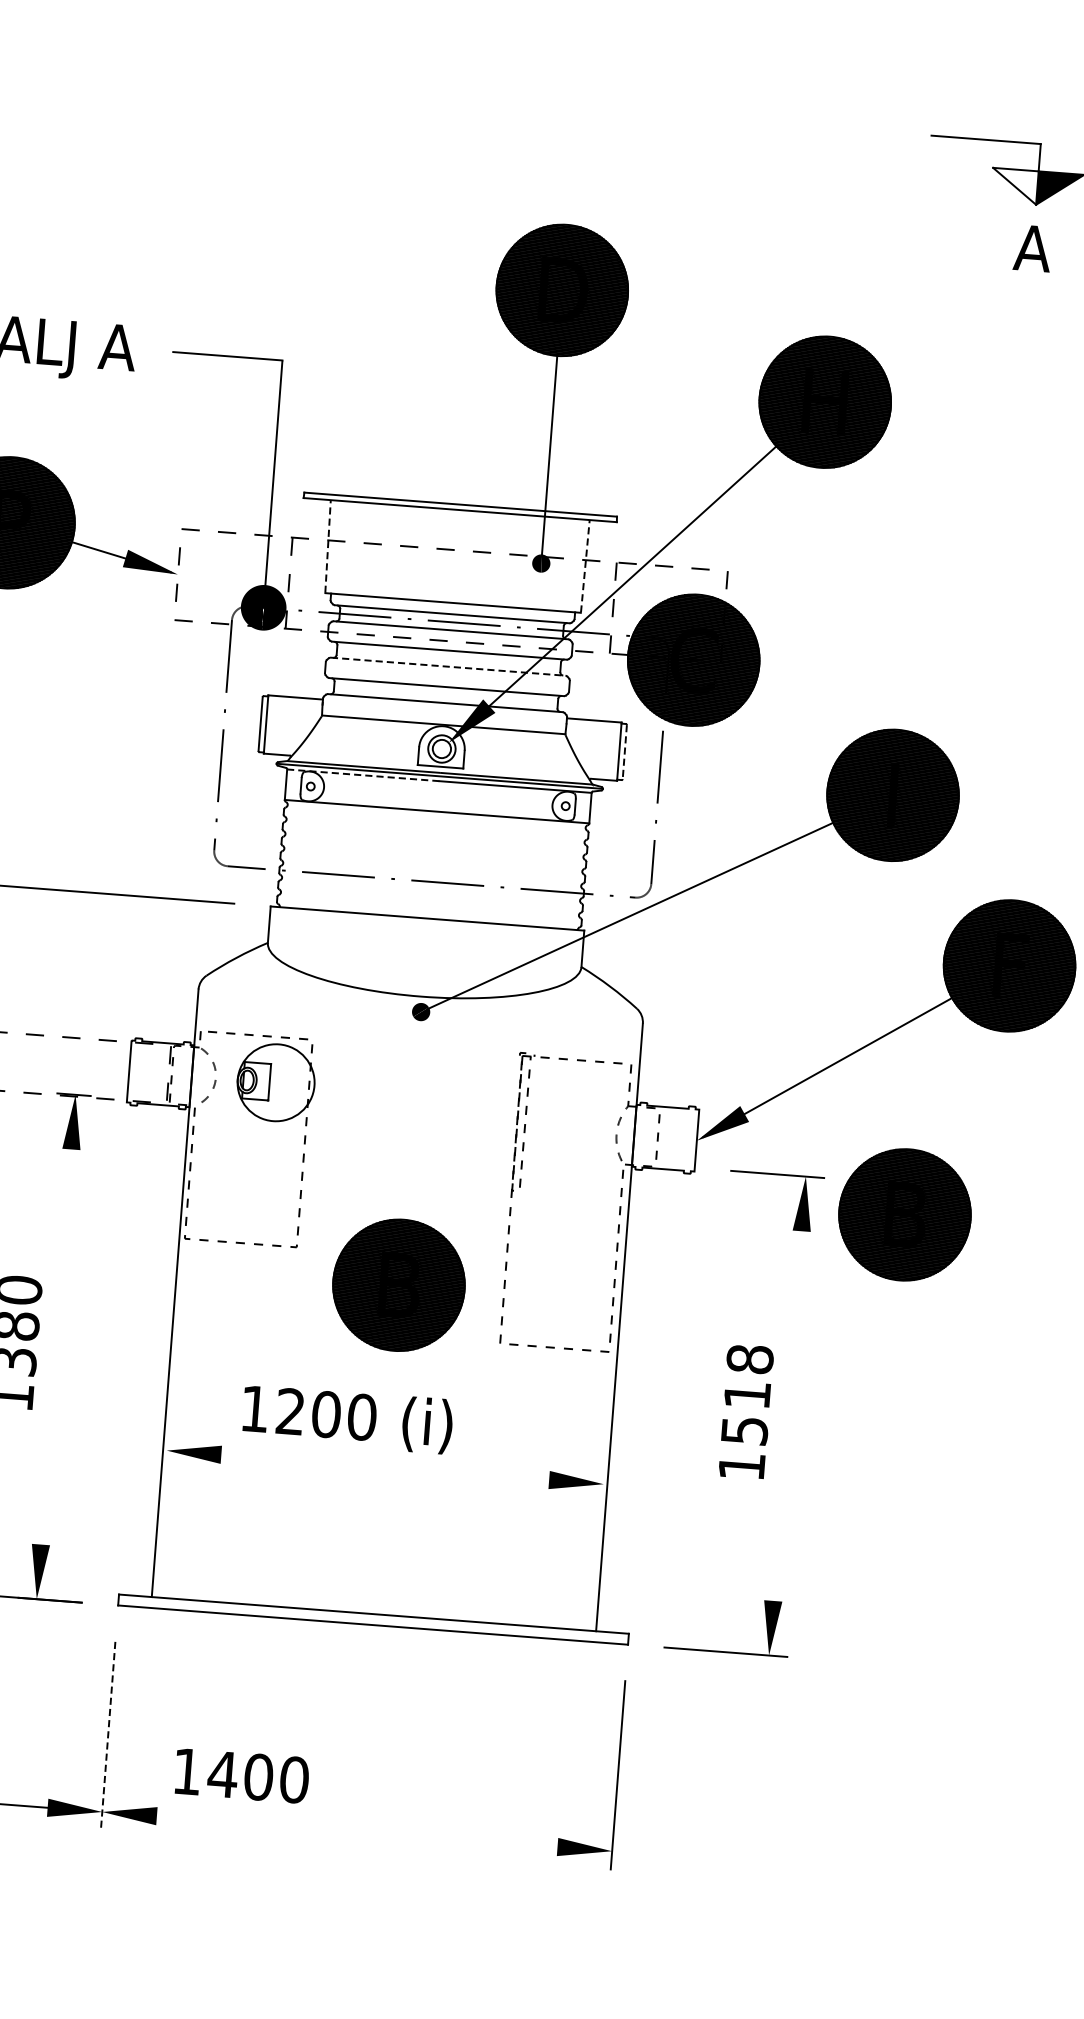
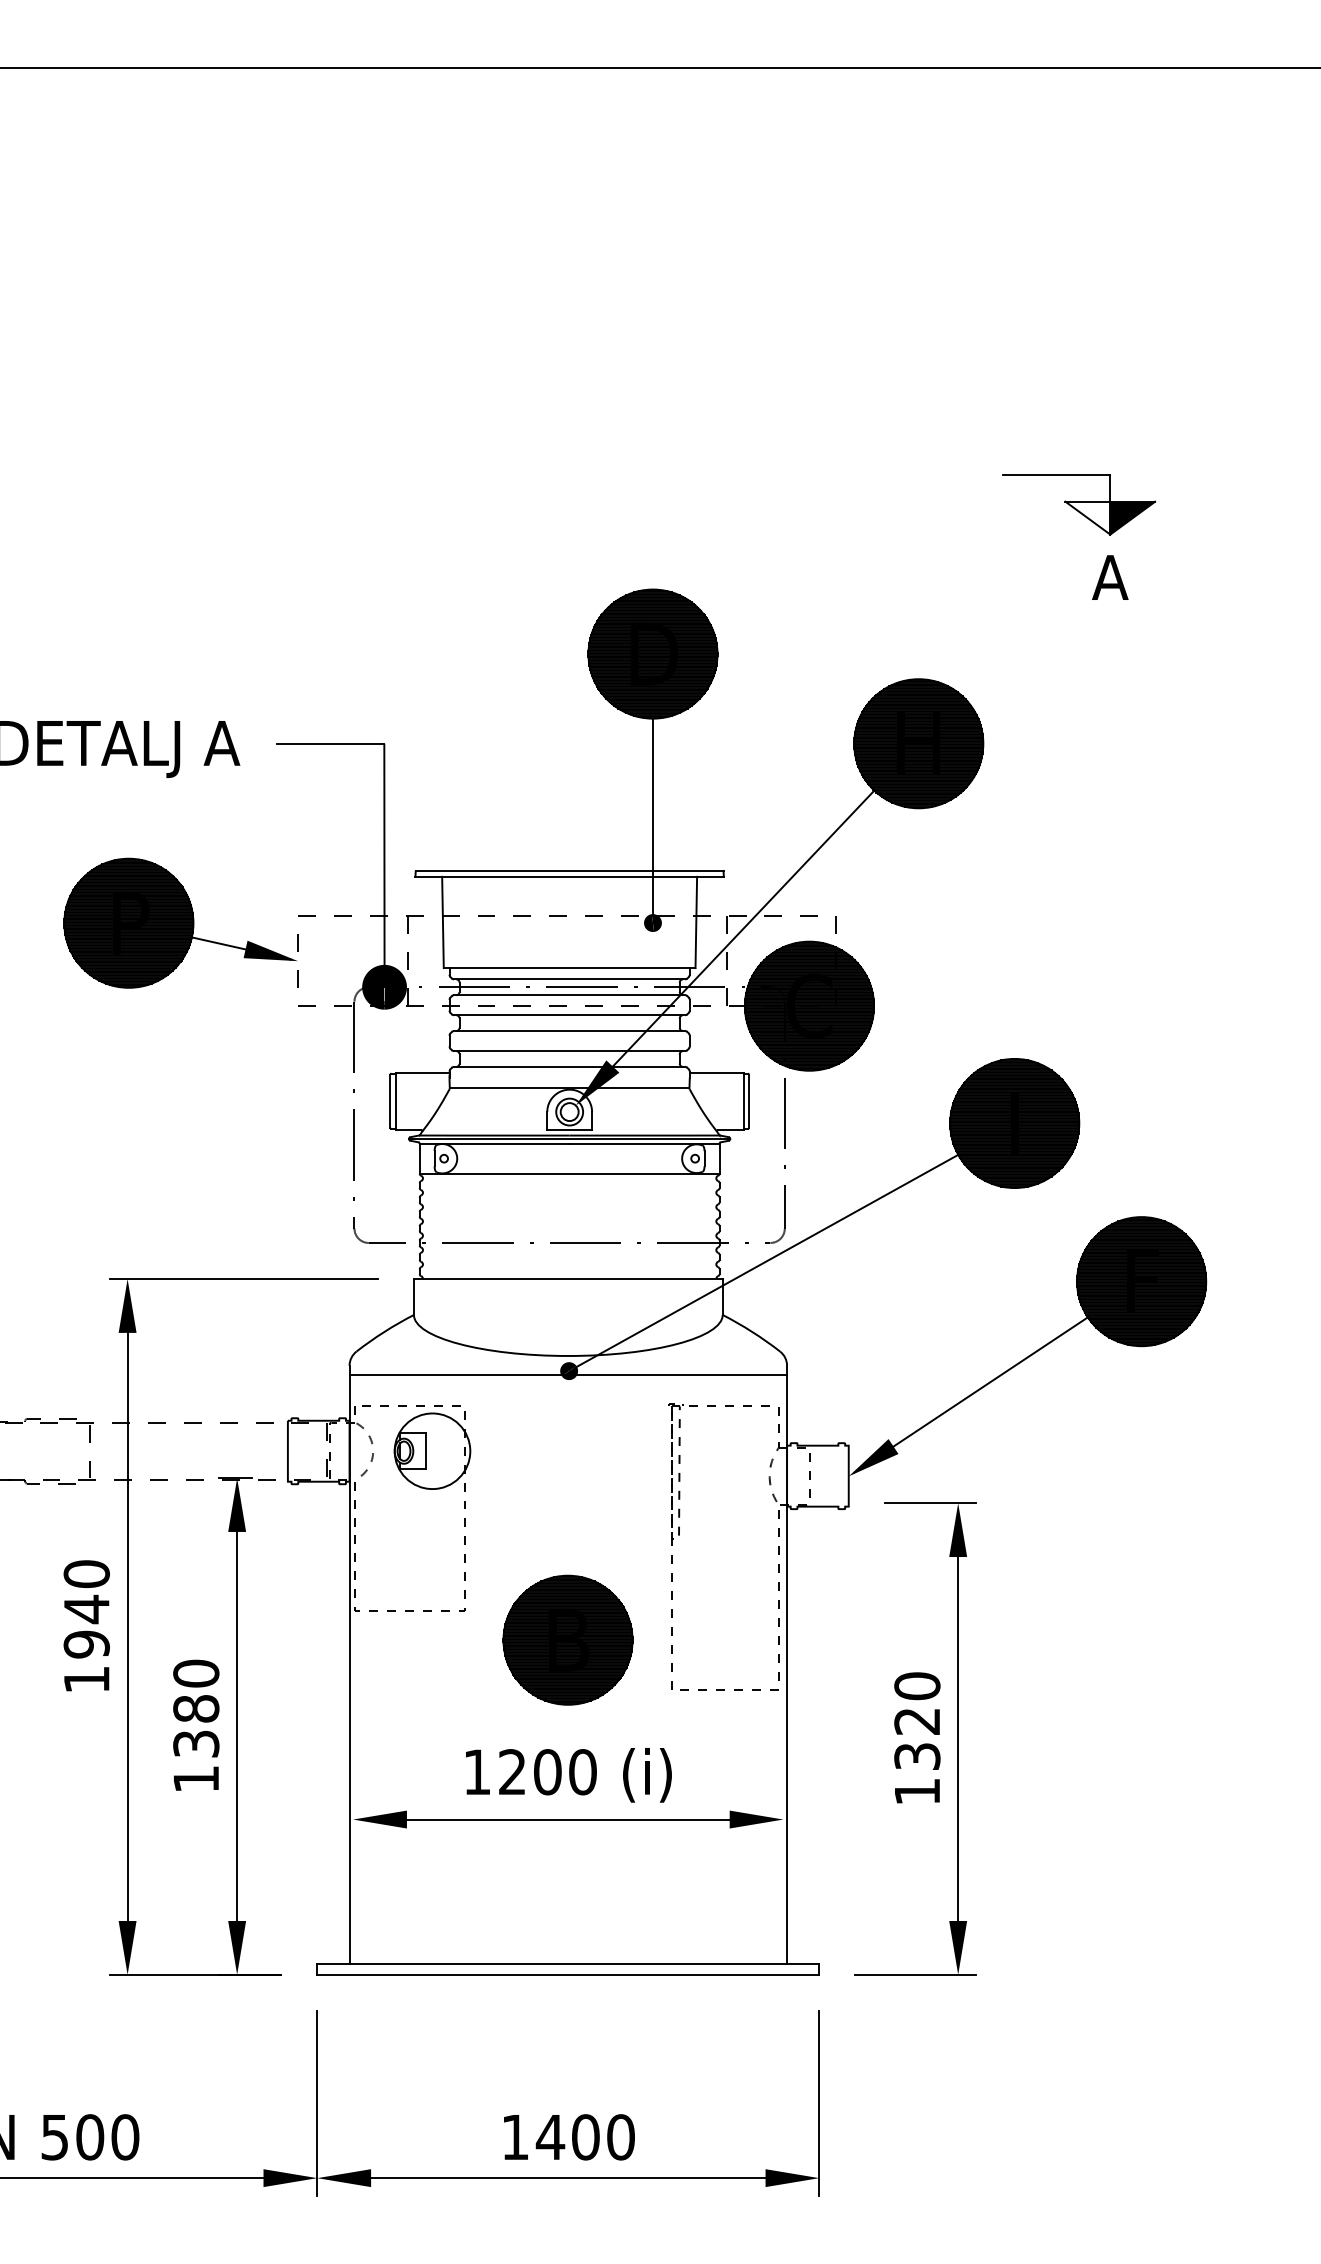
line: (327, 546) -> (442, 922), dashed -> solid
line: (585, 566) -> (696, 922), dashed -> solid
line: (449, 667) -> (570, 1031), dashed -> solid
line: (624, 752) -> (748, 1101), dashed -> solid
line: (363, 775) -> (494, 1143), dashed -> solid
line: (420, 1016) -> (568, 1375), added
part: (904, 1214) -> (1057, 1532), removed
line: (56, 1347) -> (237, 1726), added
text: (747, 1394) -> (917, 1720), 1518 -> 1320
line: (787, 1416) -> (958, 1739), added
text: (347, 1419) -> (568, 1775), moved
line: (384, 1467) -> (567, 1819), added
line: (108, 1736) -> (317, 2103), dashed -> solid
text: (242, 1776) -> (569, 2137), moved
line: (357, 1831) -> (568, 2178), added

